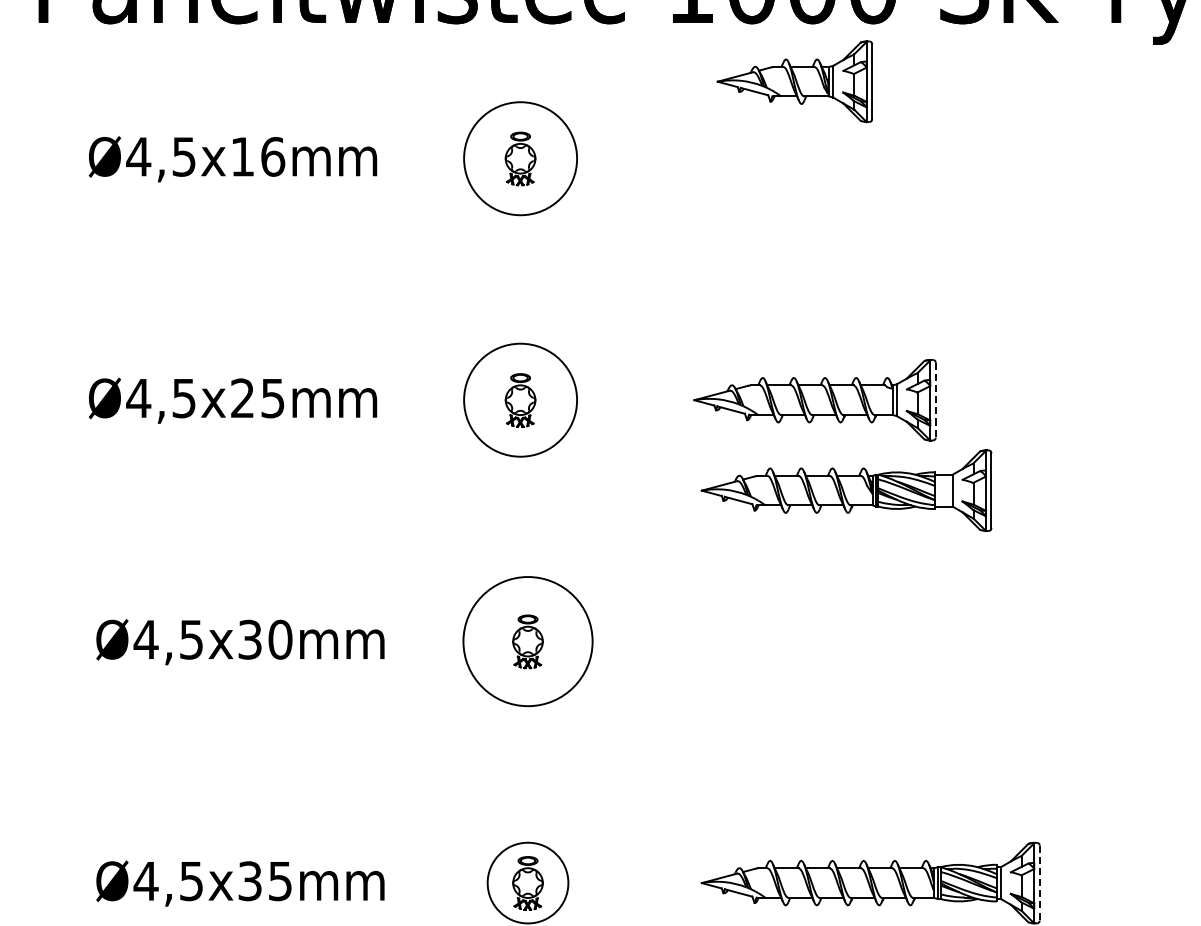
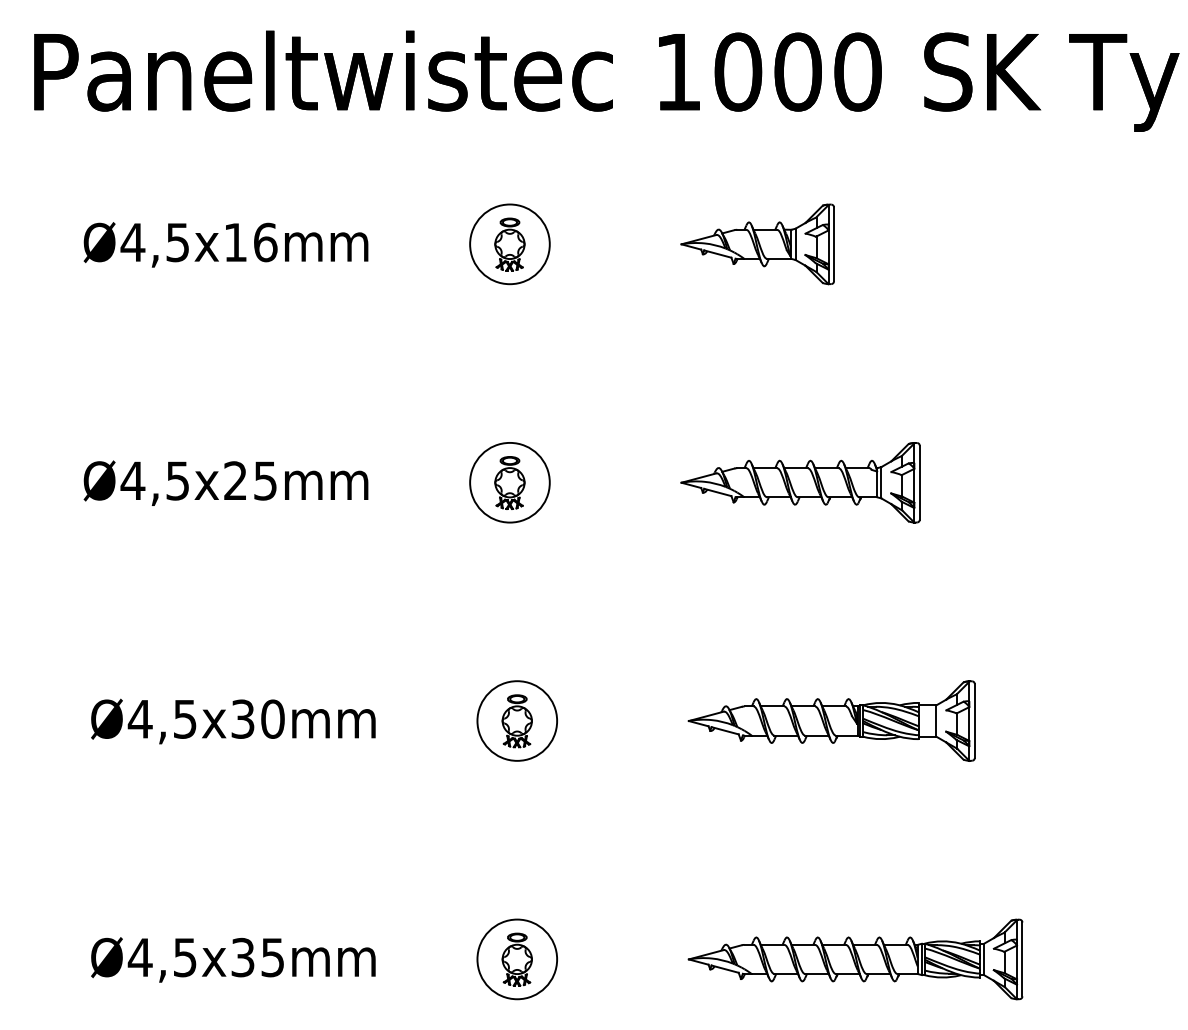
part: (794, 81) -> (757, 244), moved
circle: (520, 158) -> (509, 244), size x0.71
circle: (520, 399) -> (509, 482), size x0.71
line: (935, 399) -> (919, 482), dashed -> solid
part: (846, 490) -> (831, 720), moved
circle: (528, 641) -> (517, 720), size x0.62
line: (1039, 883) -> (1022, 959), dashed -> solid

